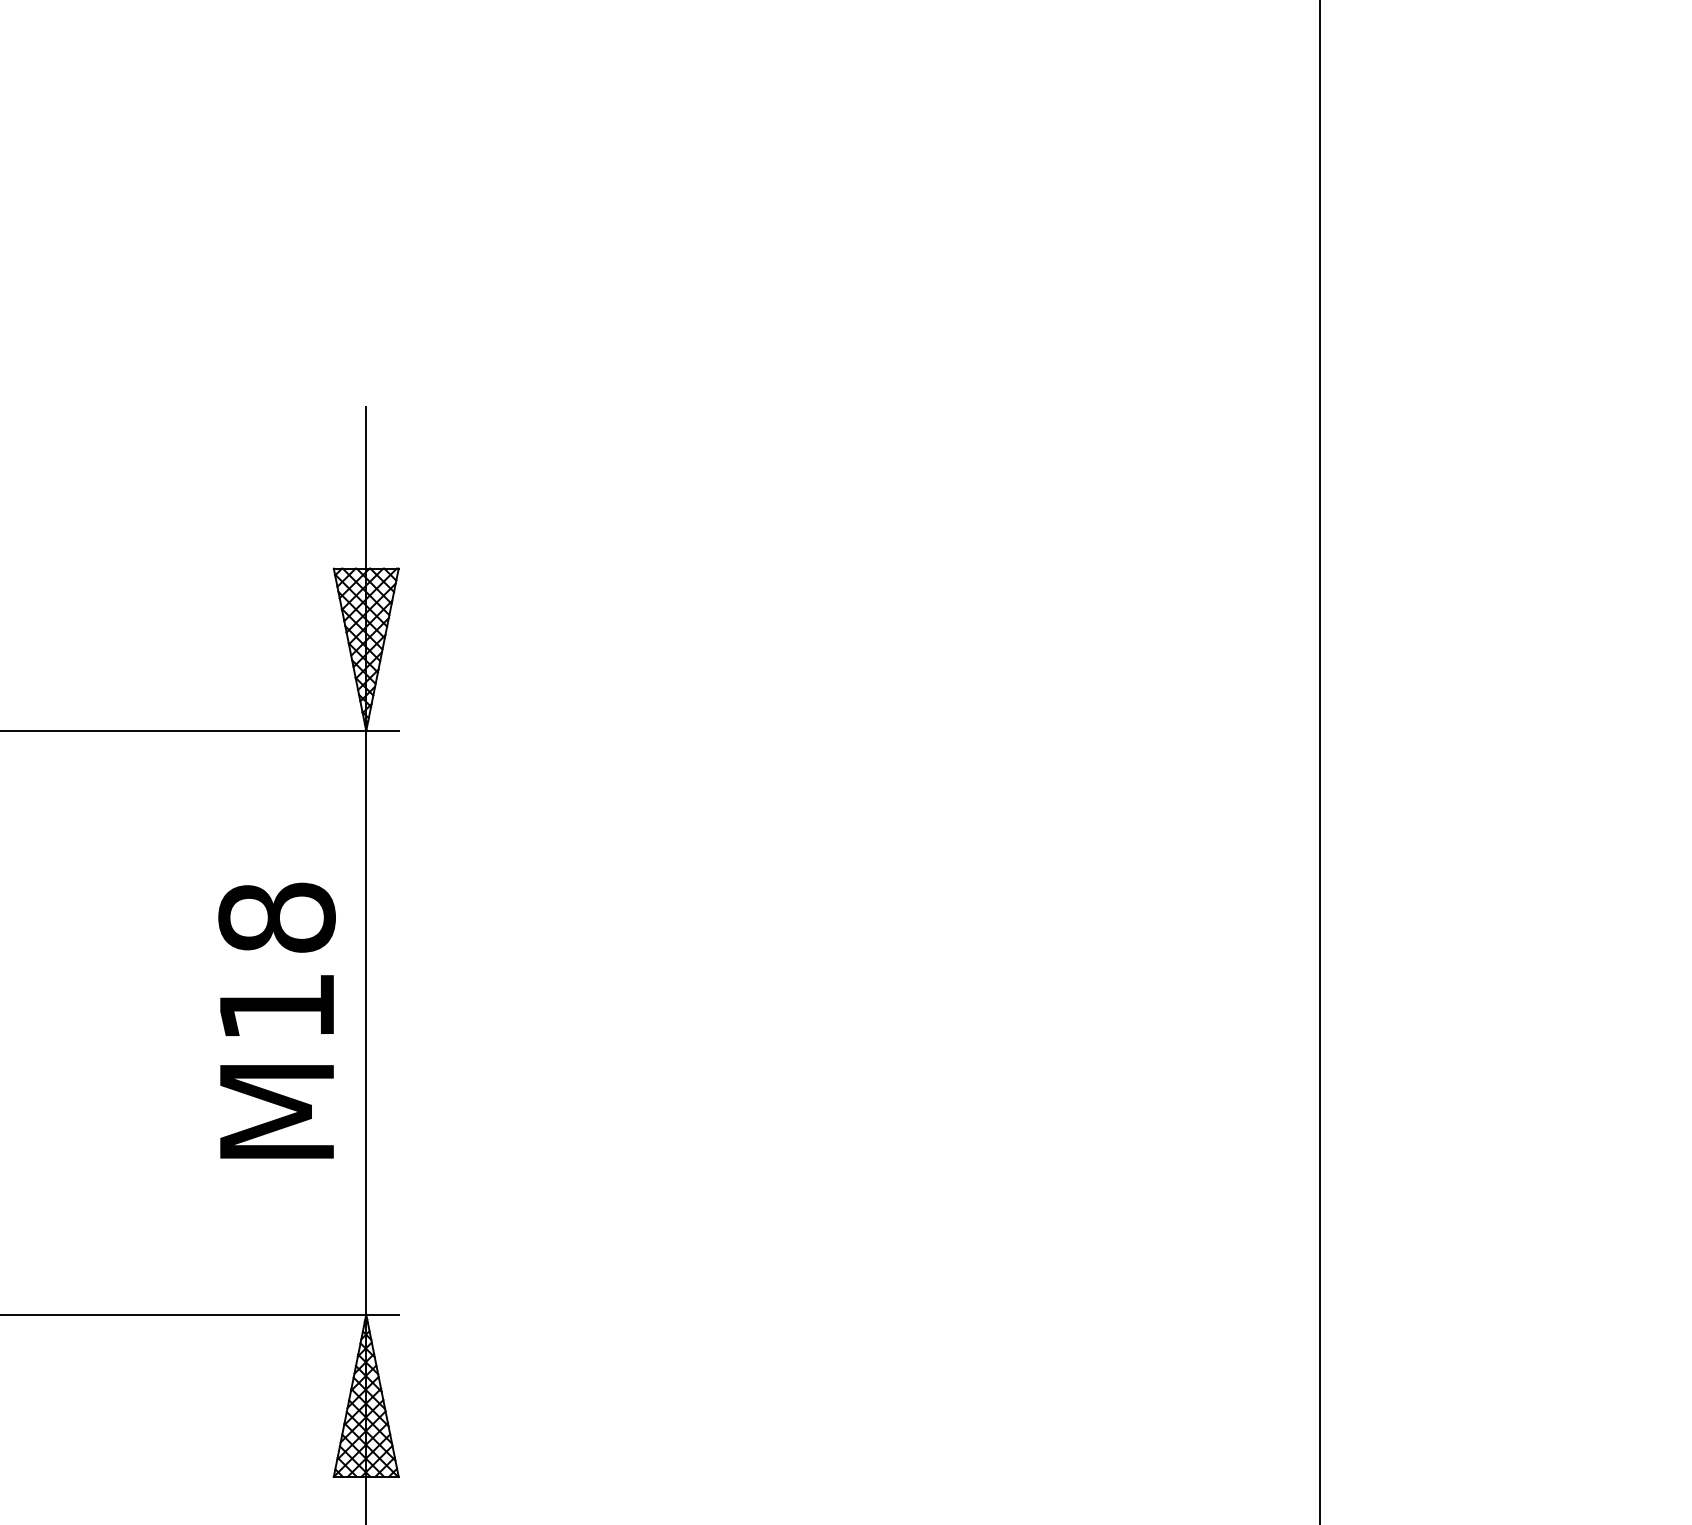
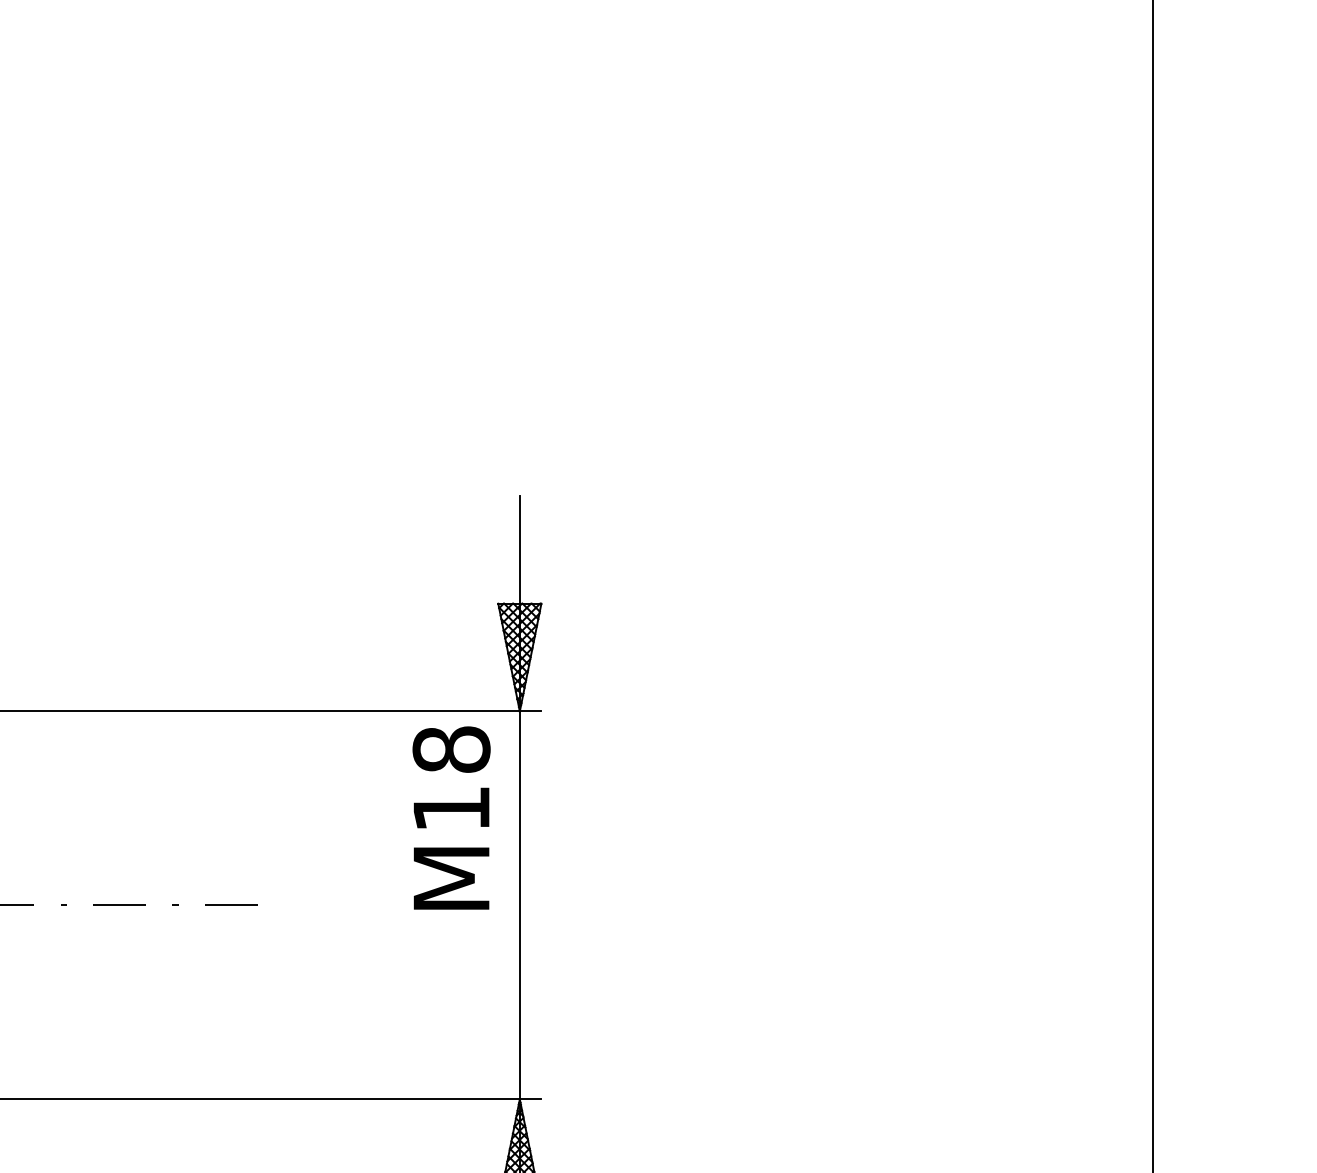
text: (276, 1019) -> (451, 817), moved

